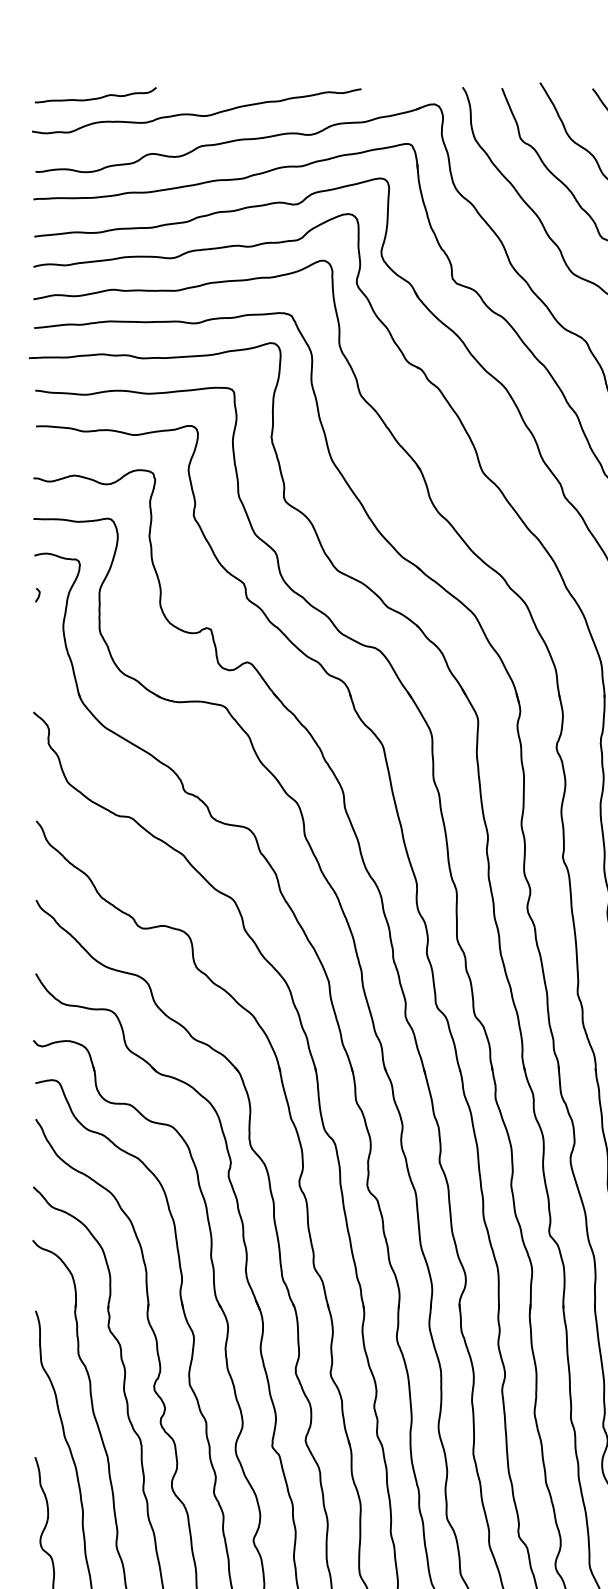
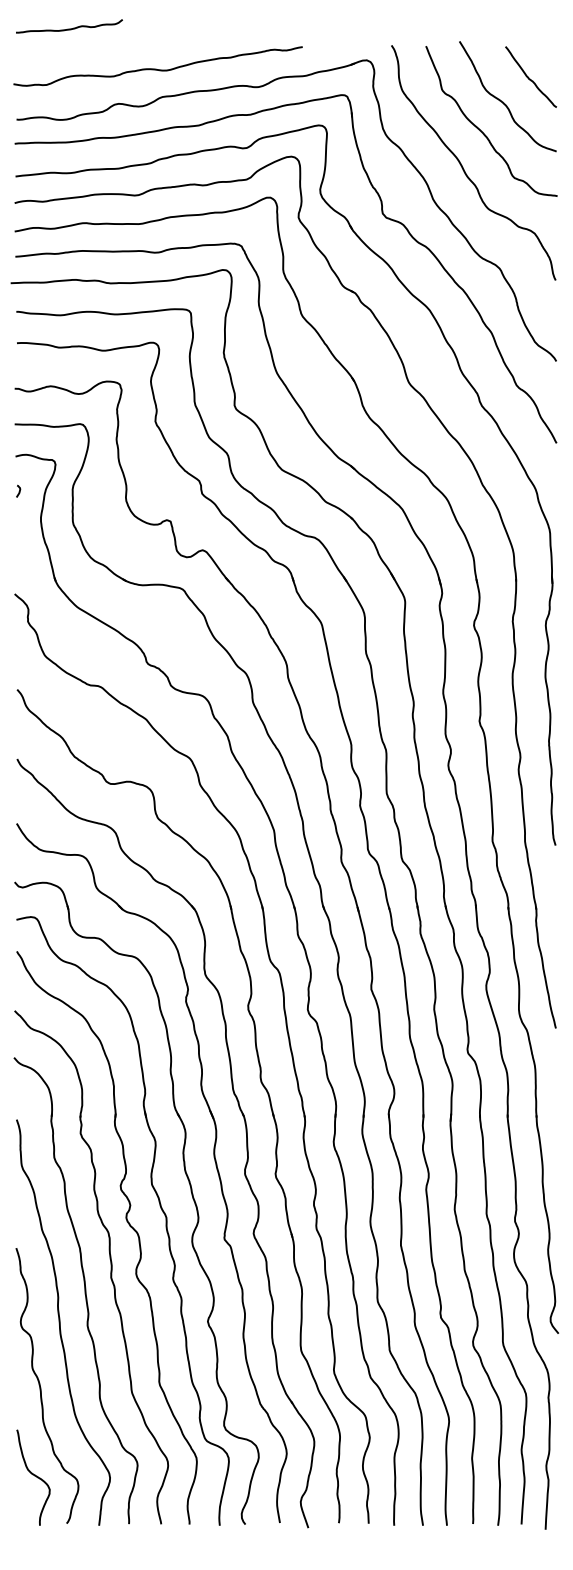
curve: (95, 97) -> (69, 28), moved

